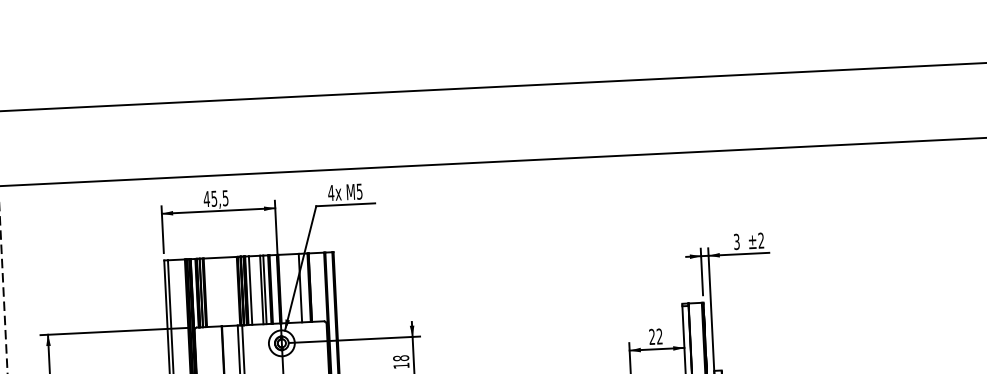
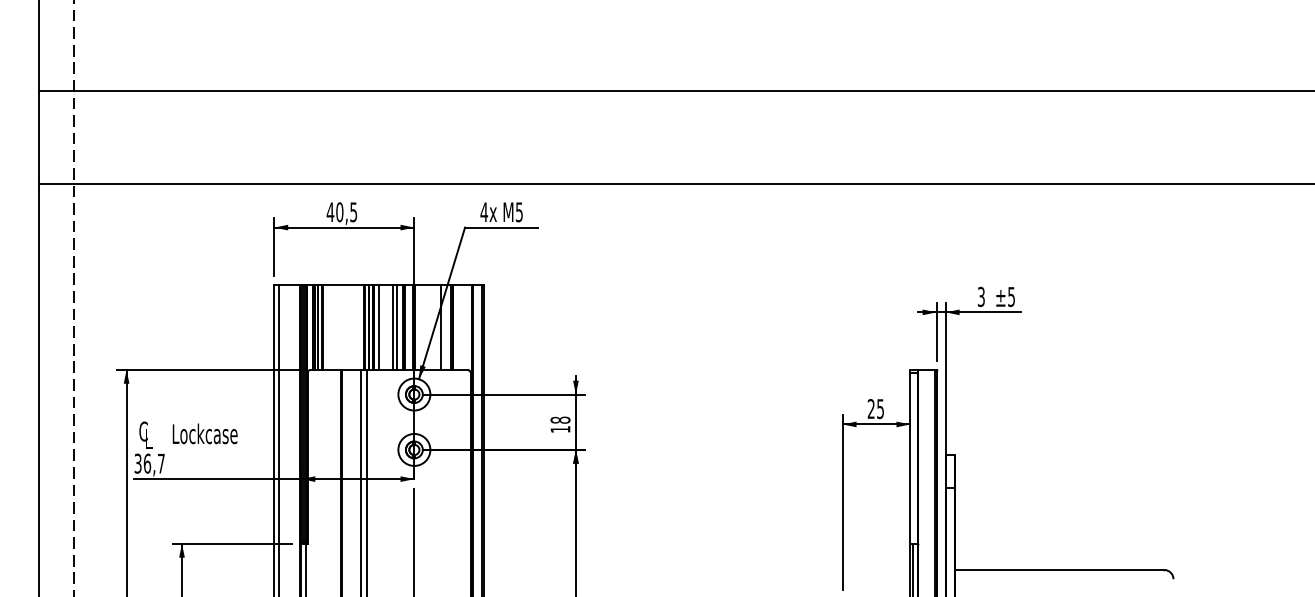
text: (214, 198) -> (339, 212), 45,5 -> 40,5
text: (761, 240) -> (1011, 296), ±2 -> ±5
text: (659, 336) -> (880, 409), 22 -> 25

